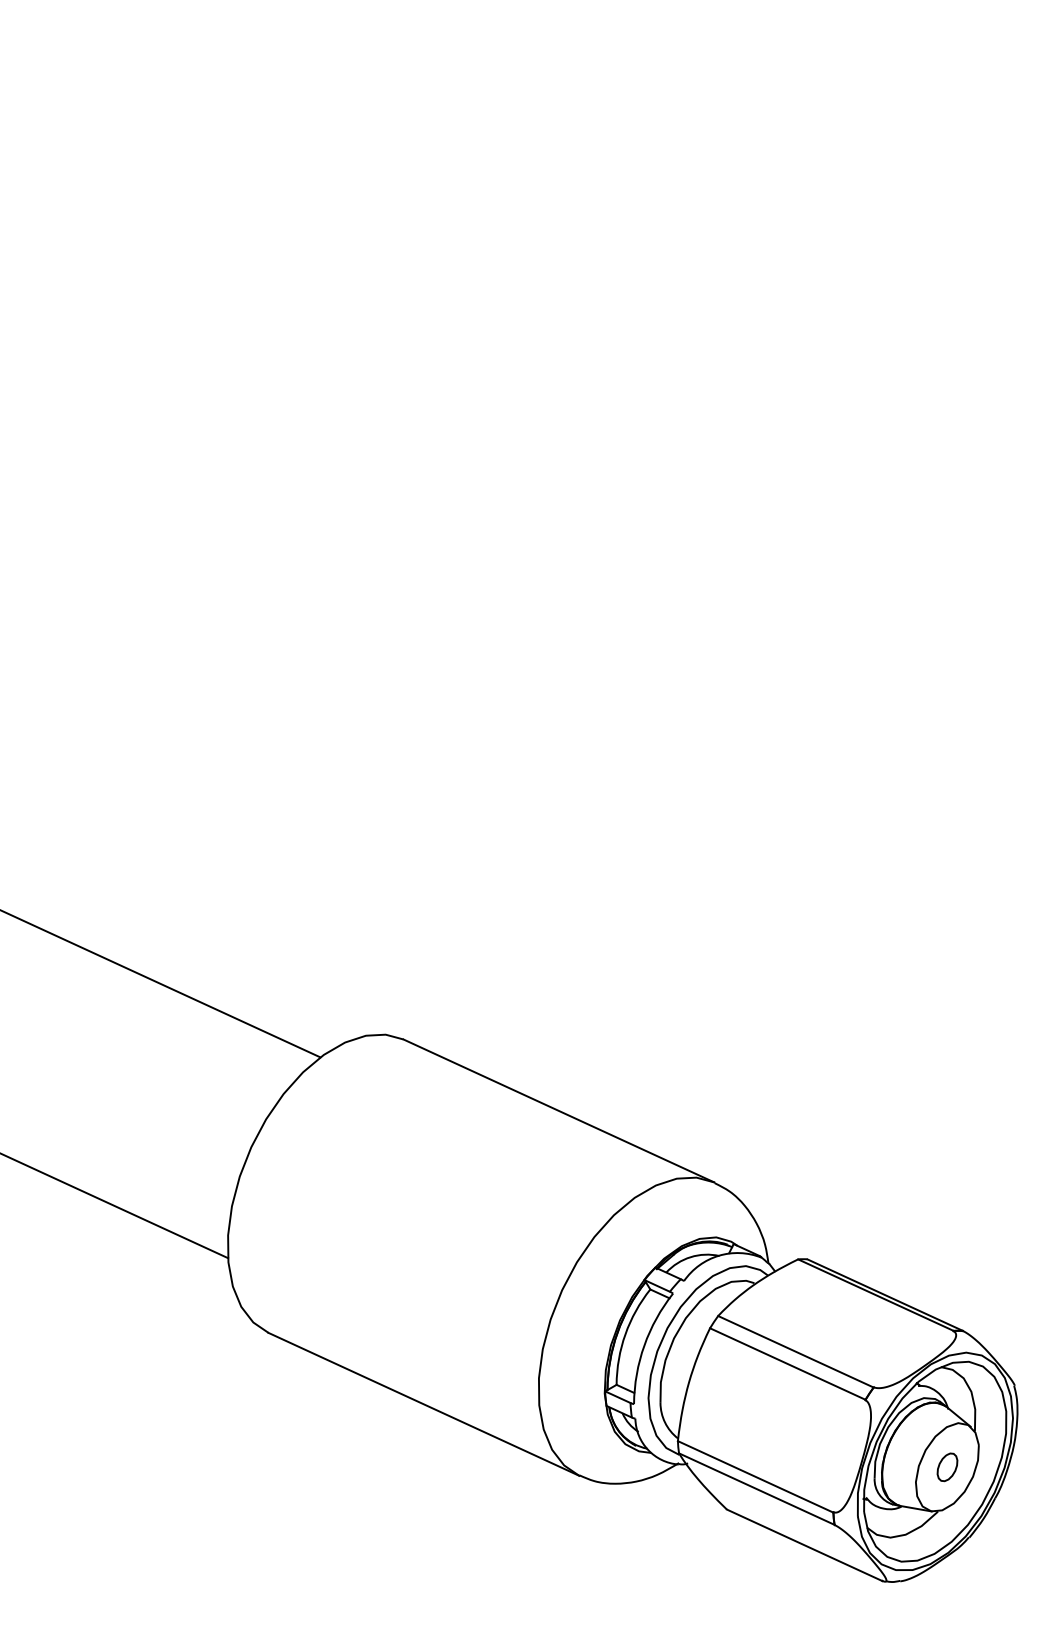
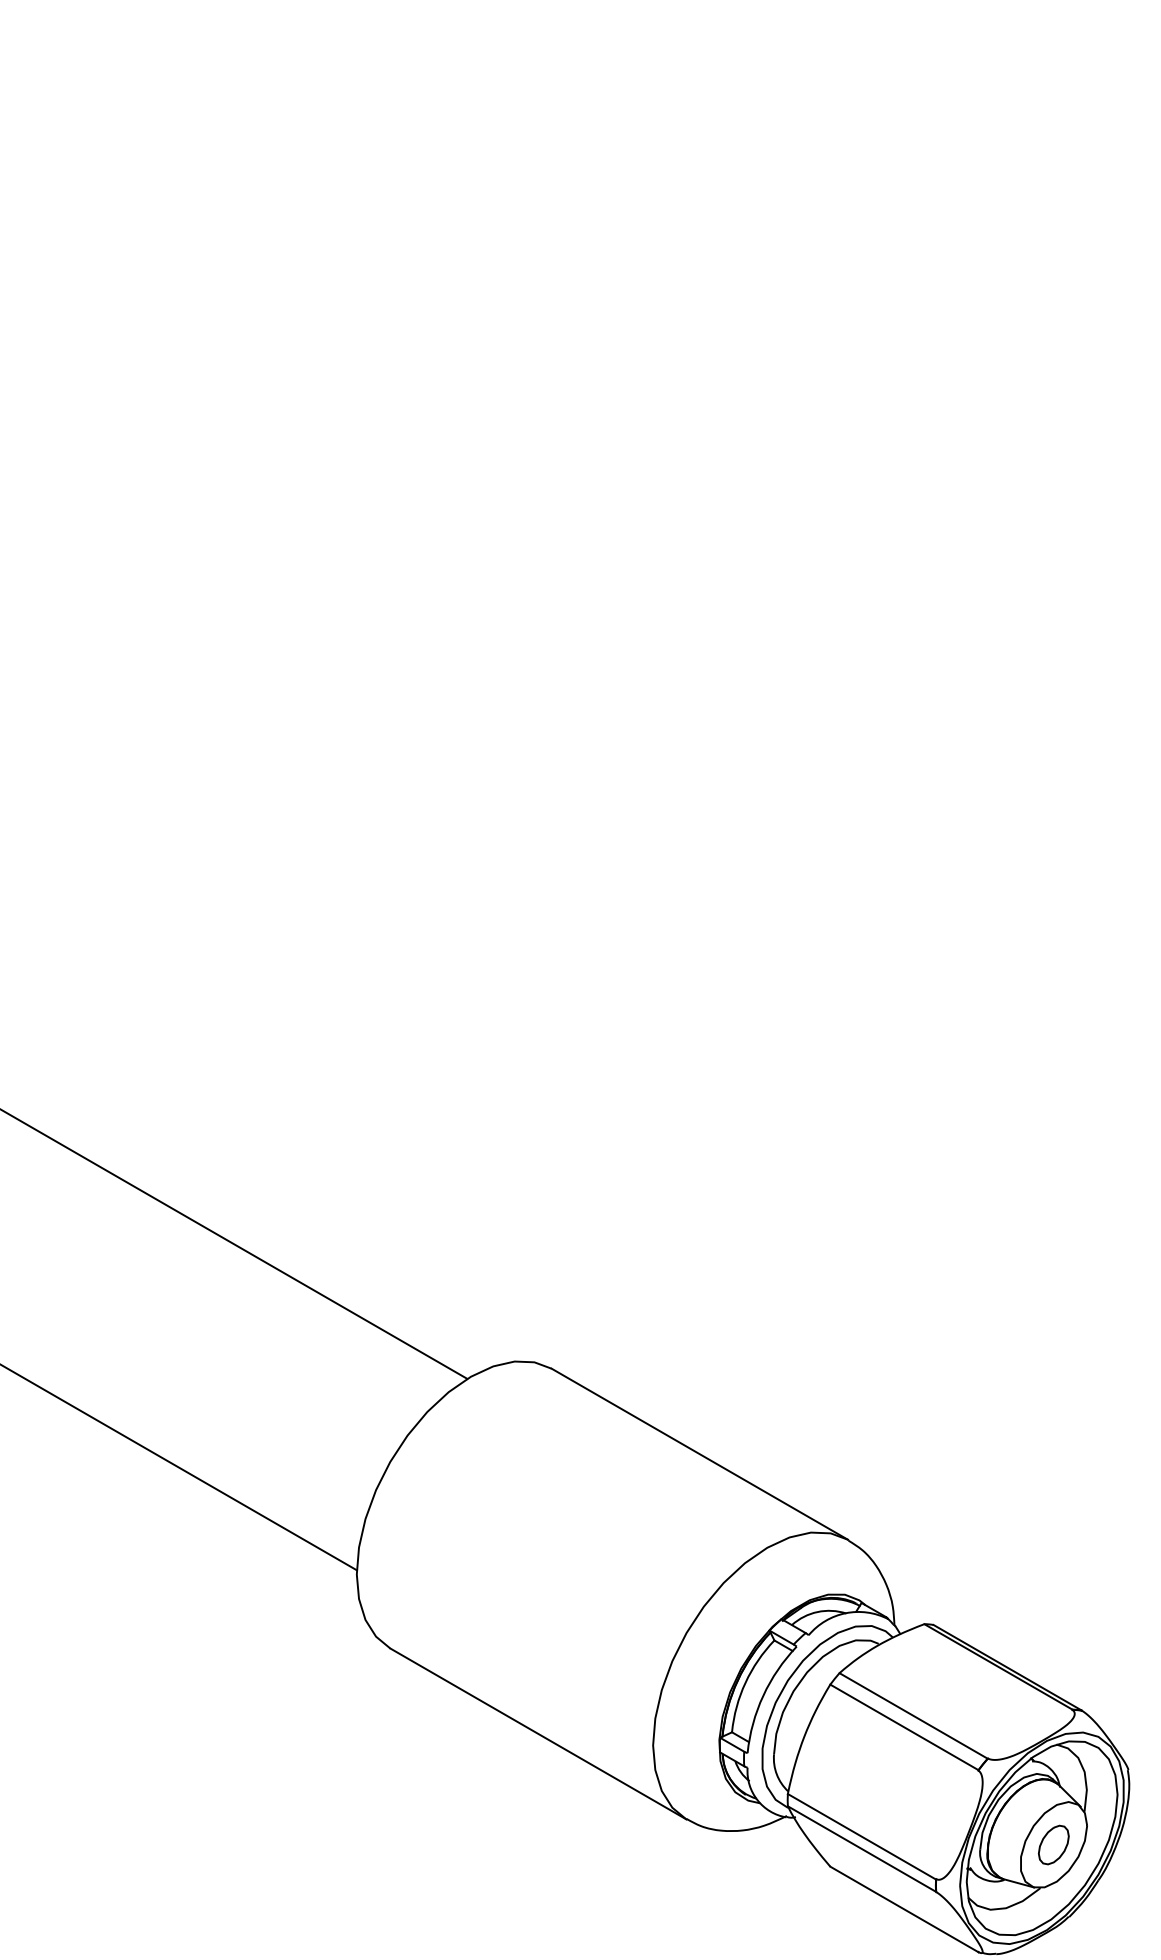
part: (947, 1466) -> (1053, 1844), size x1.43

